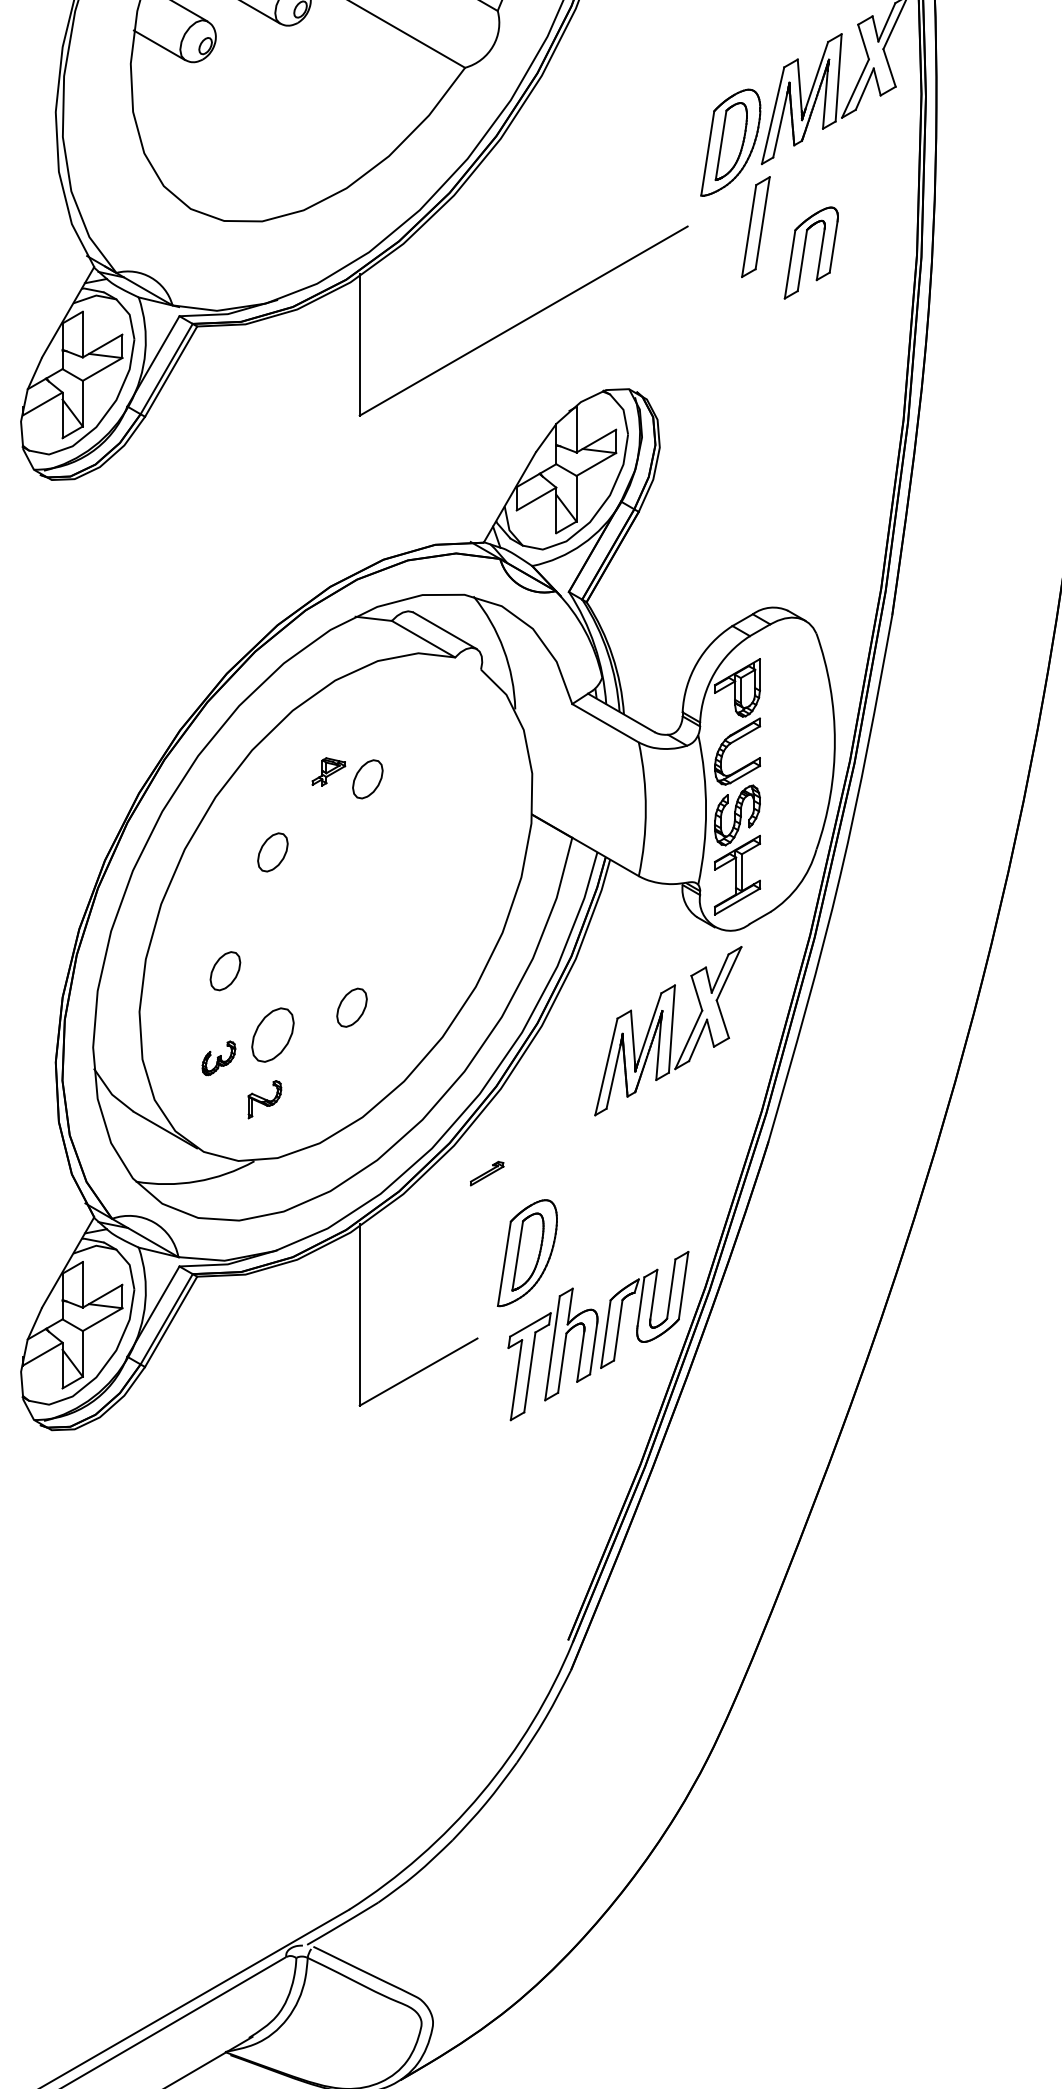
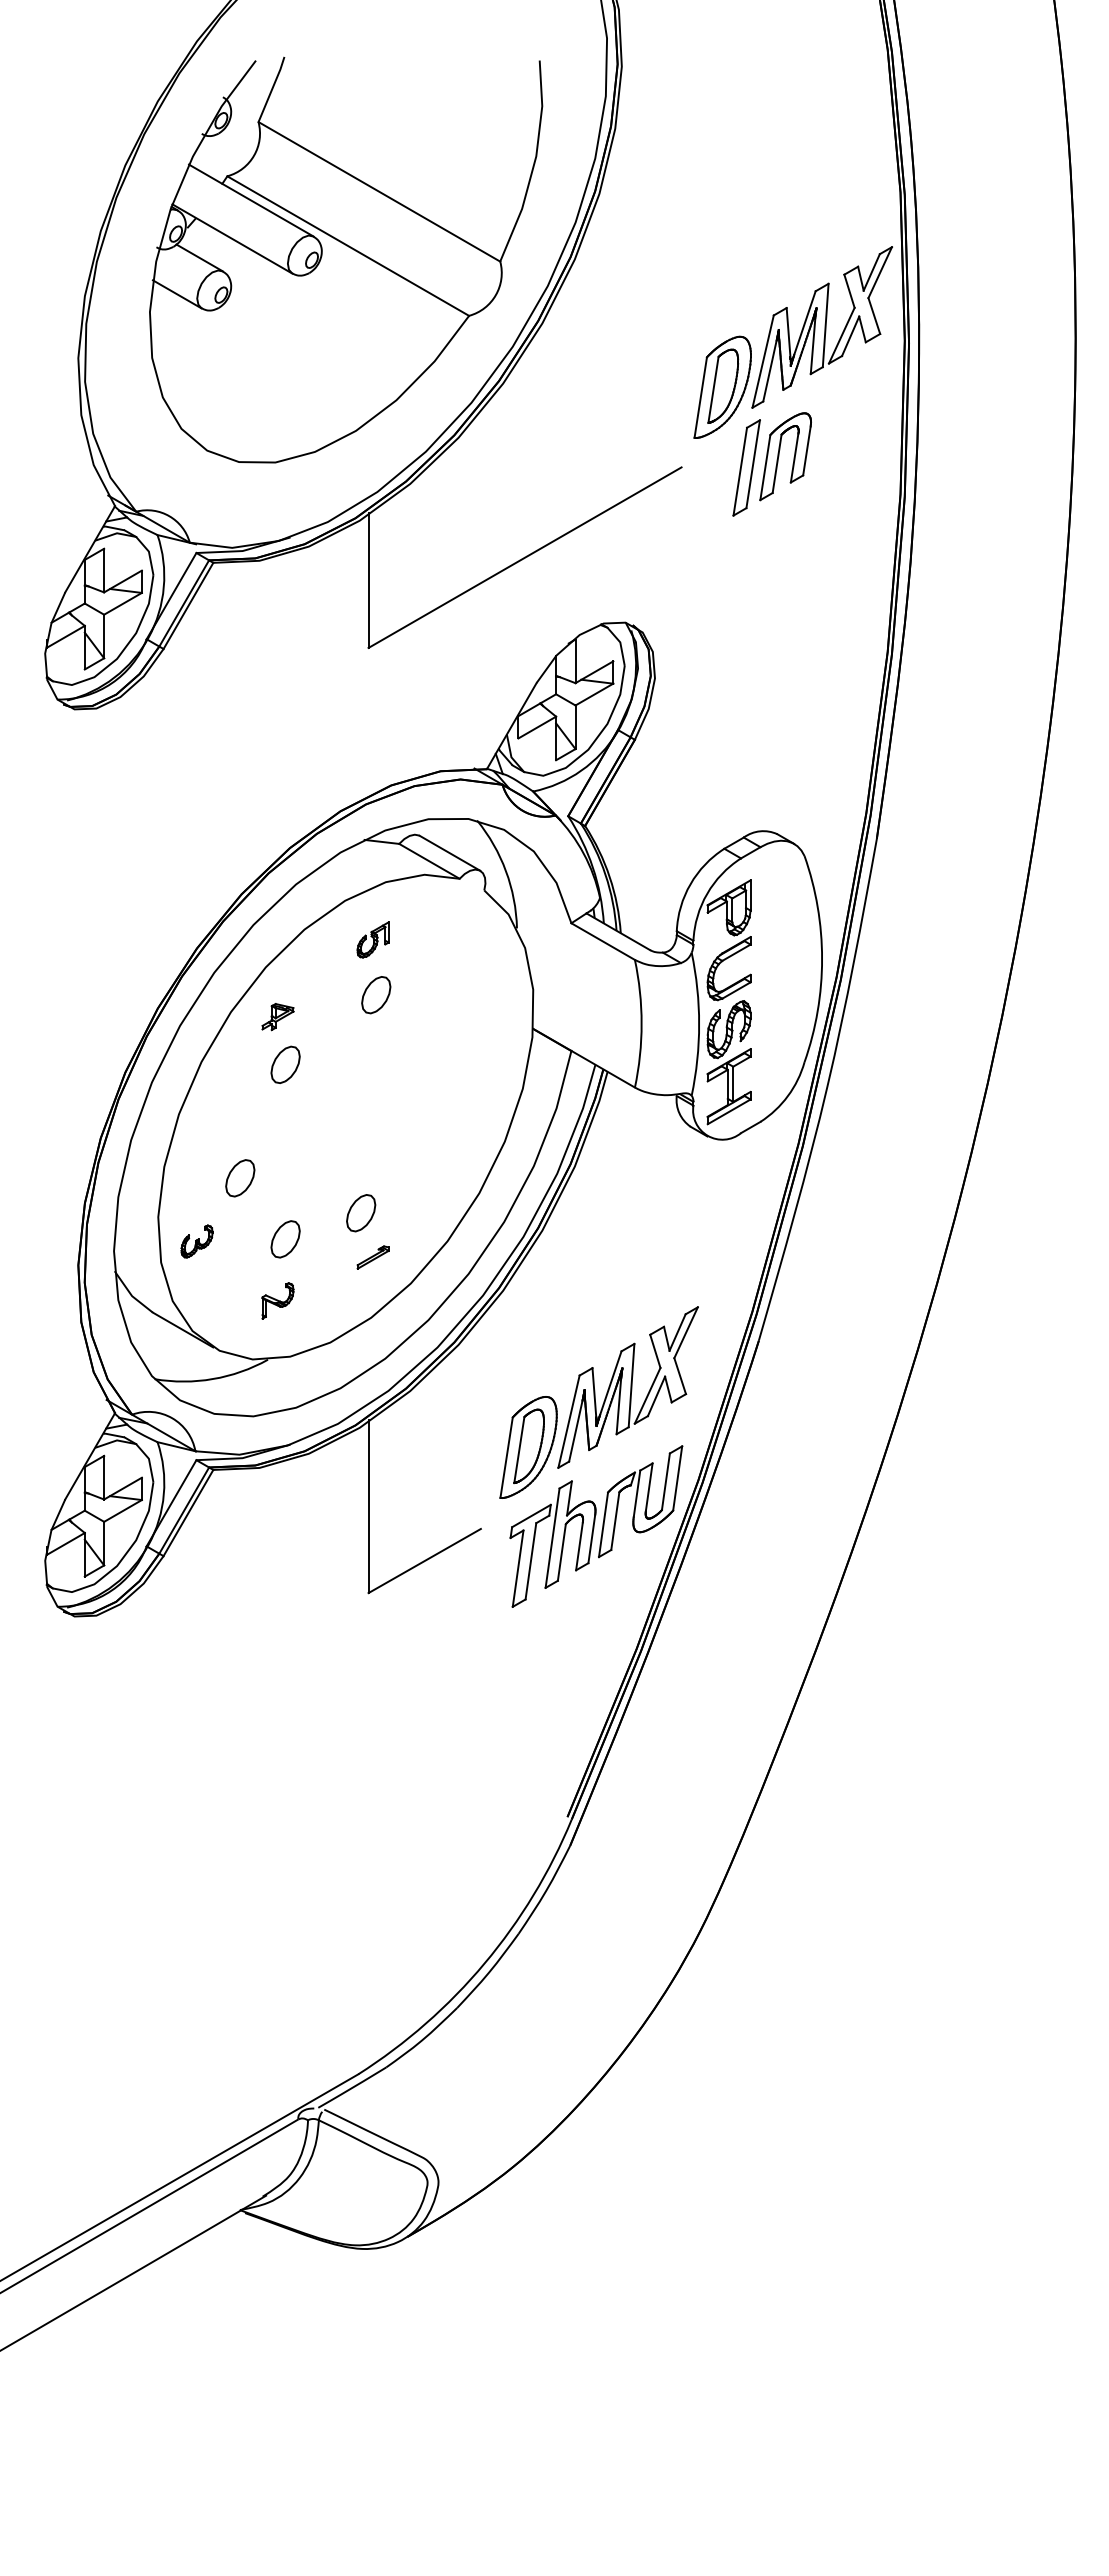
part: (811, 252) -> (785, 456), moved
part: (363, 721) -> (372, 939), added
part: (328, 772) -> (277, 1017), moved
part: (667, 1031) -> (627, 1387), moved
part: (272, 1035) -> (285, 1239), size x0.71
part: (218, 1058) -> (196, 1241), moved
part: (486, 1173) -> (372, 1257), moved

